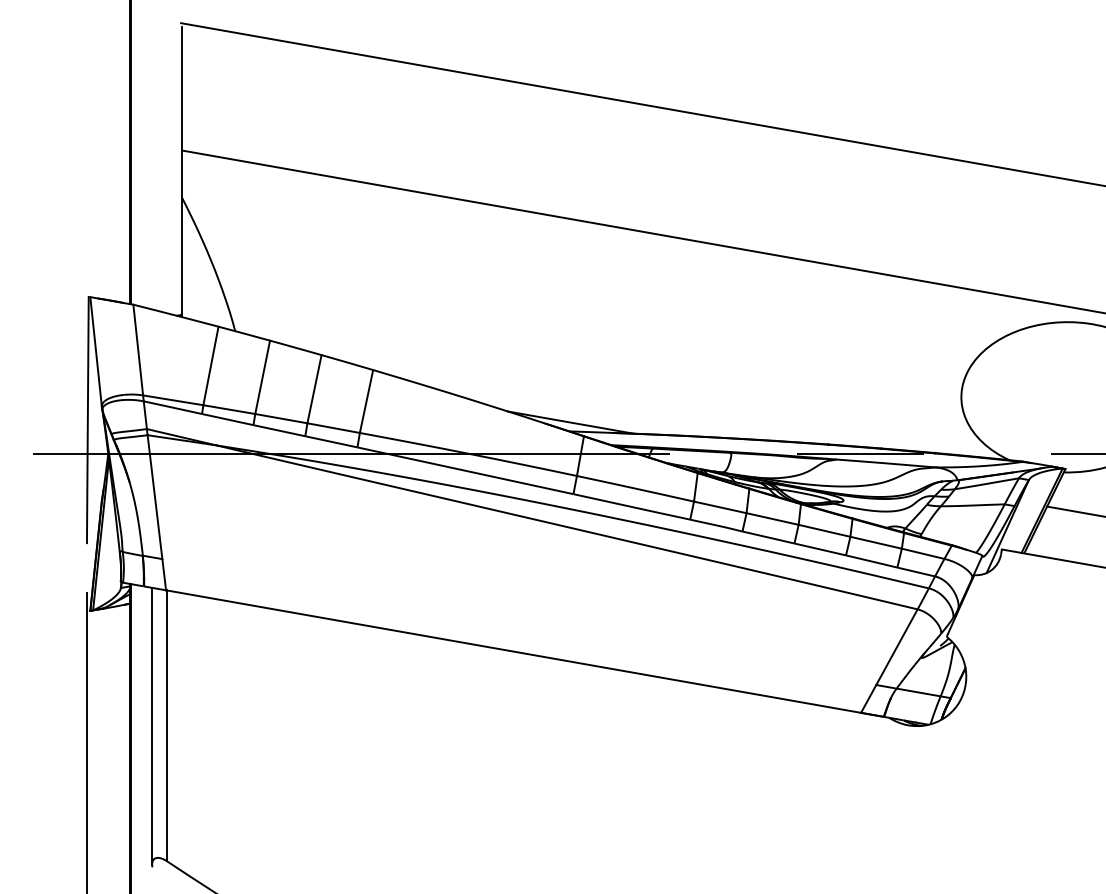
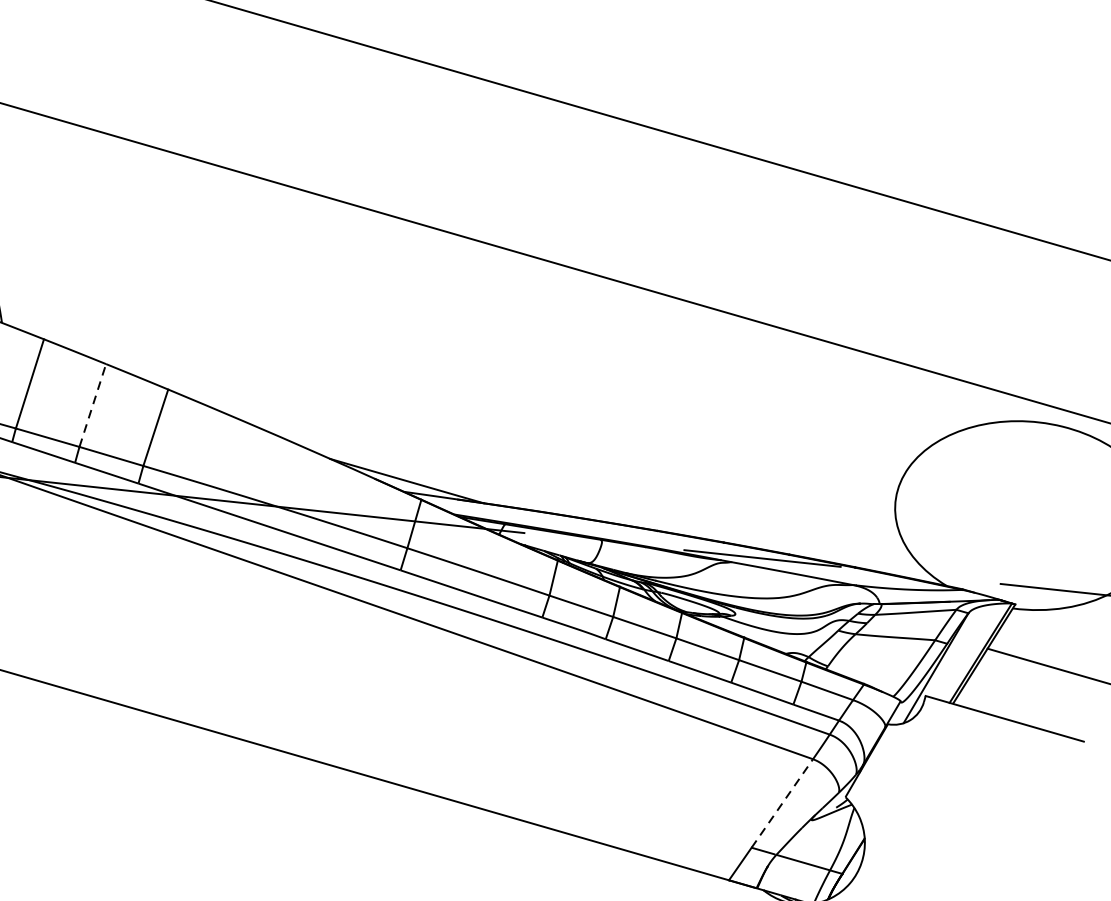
line: (314, 389) -> (92, 405), solid -> dashed
line: (897, 646) -> (783, 802), solid -> dashed

